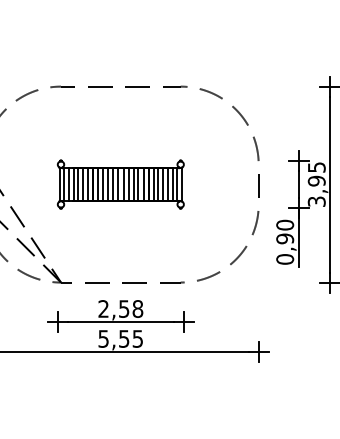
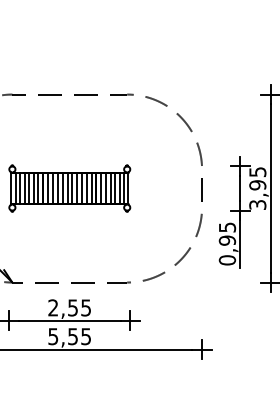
text: (285, 224) -> (227, 226), 0,90 -> 0,95
text: (137, 308) -> (85, 307), 2,58 -> 2,55

